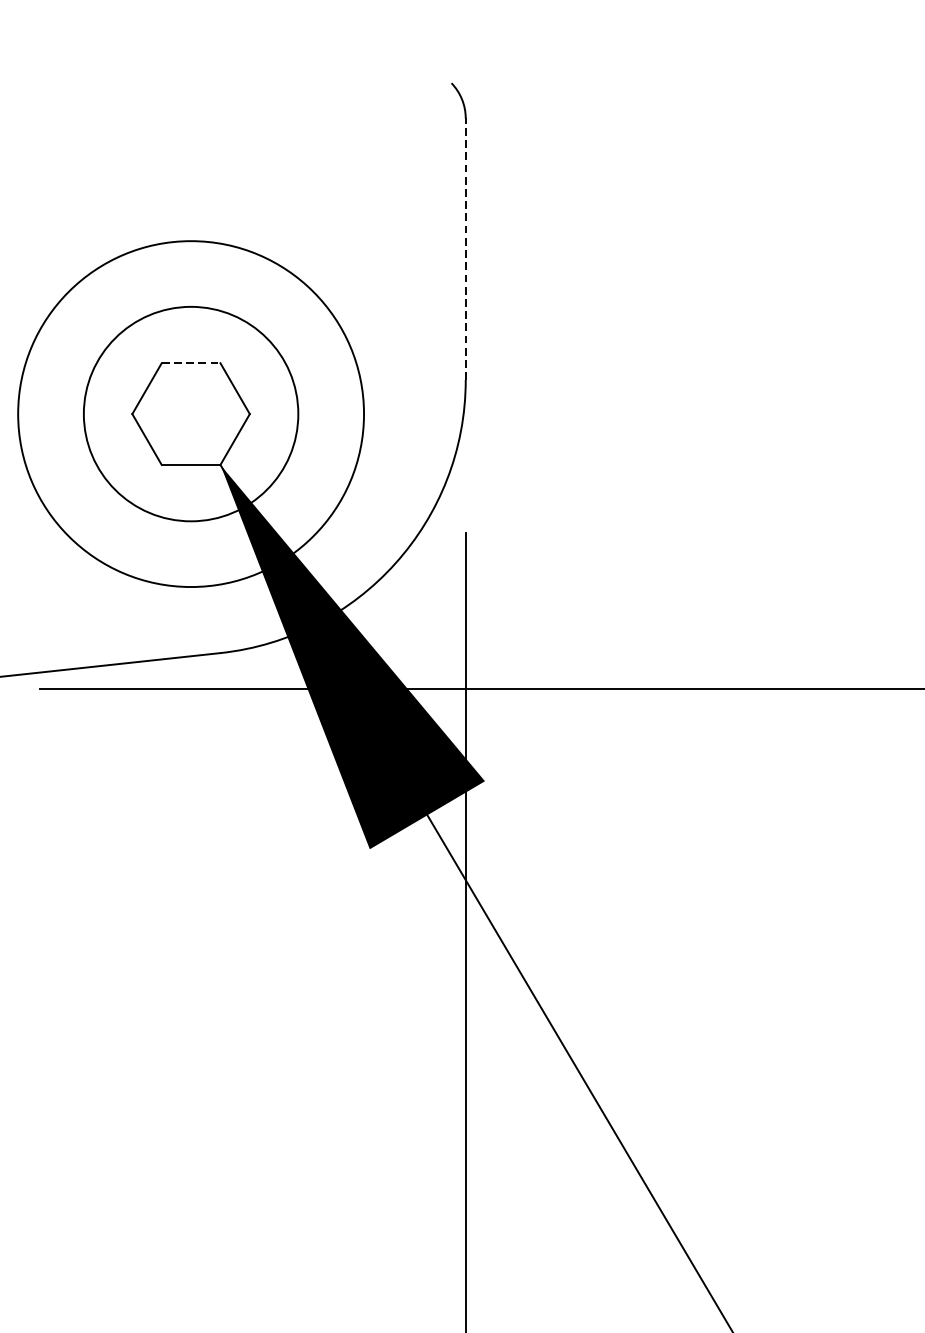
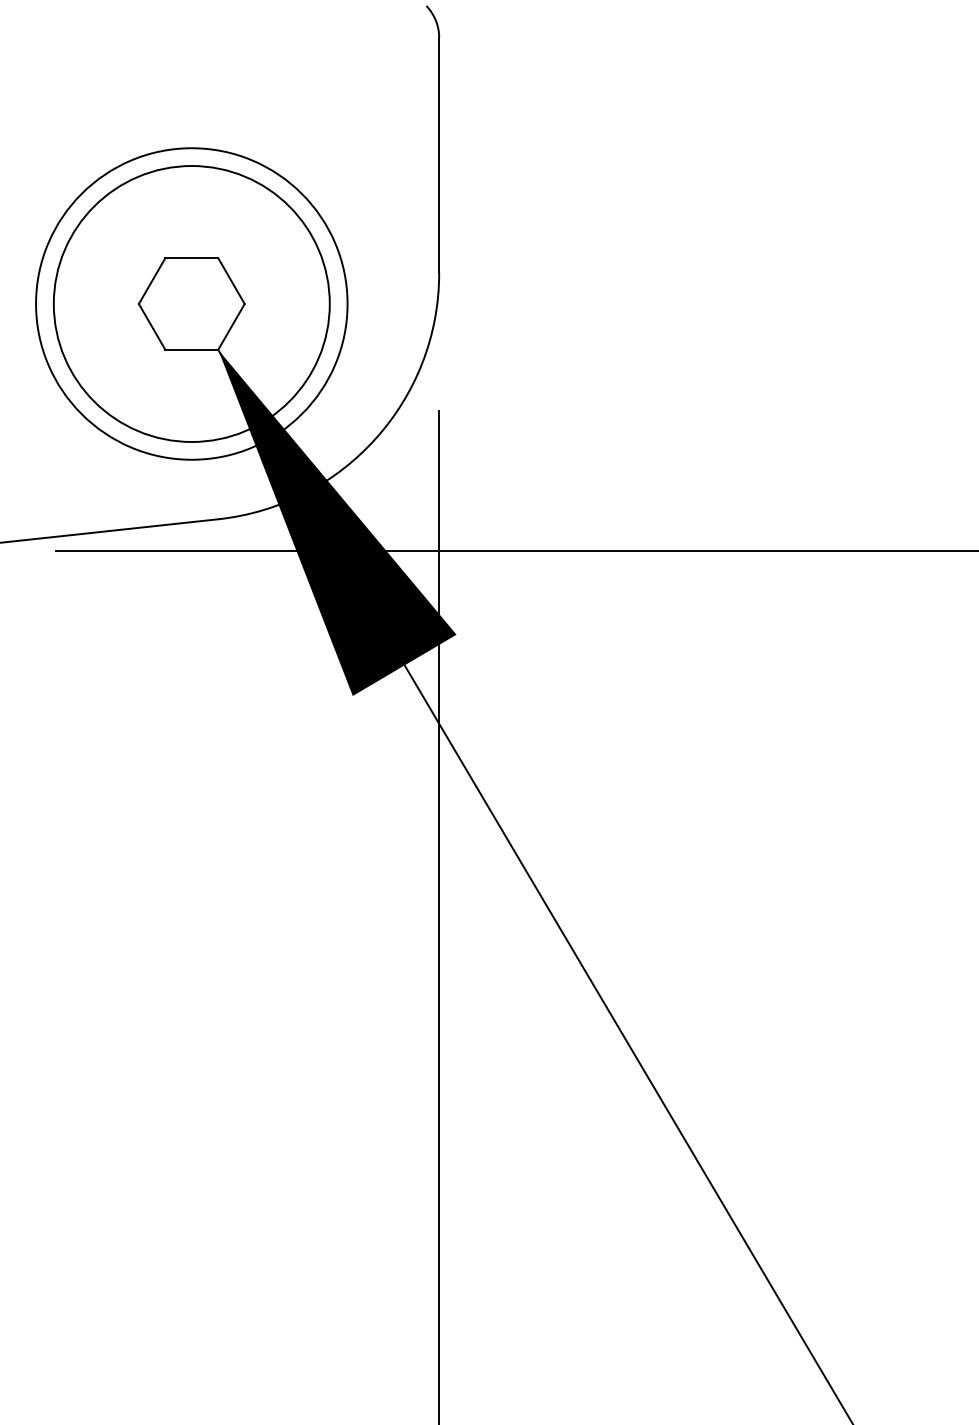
line: (466, 249) -> (439, 155), dashed -> solid
line: (191, 363) -> (192, 258), dashed -> solid
circle: (190, 414) -> (191, 304), size x1.43

